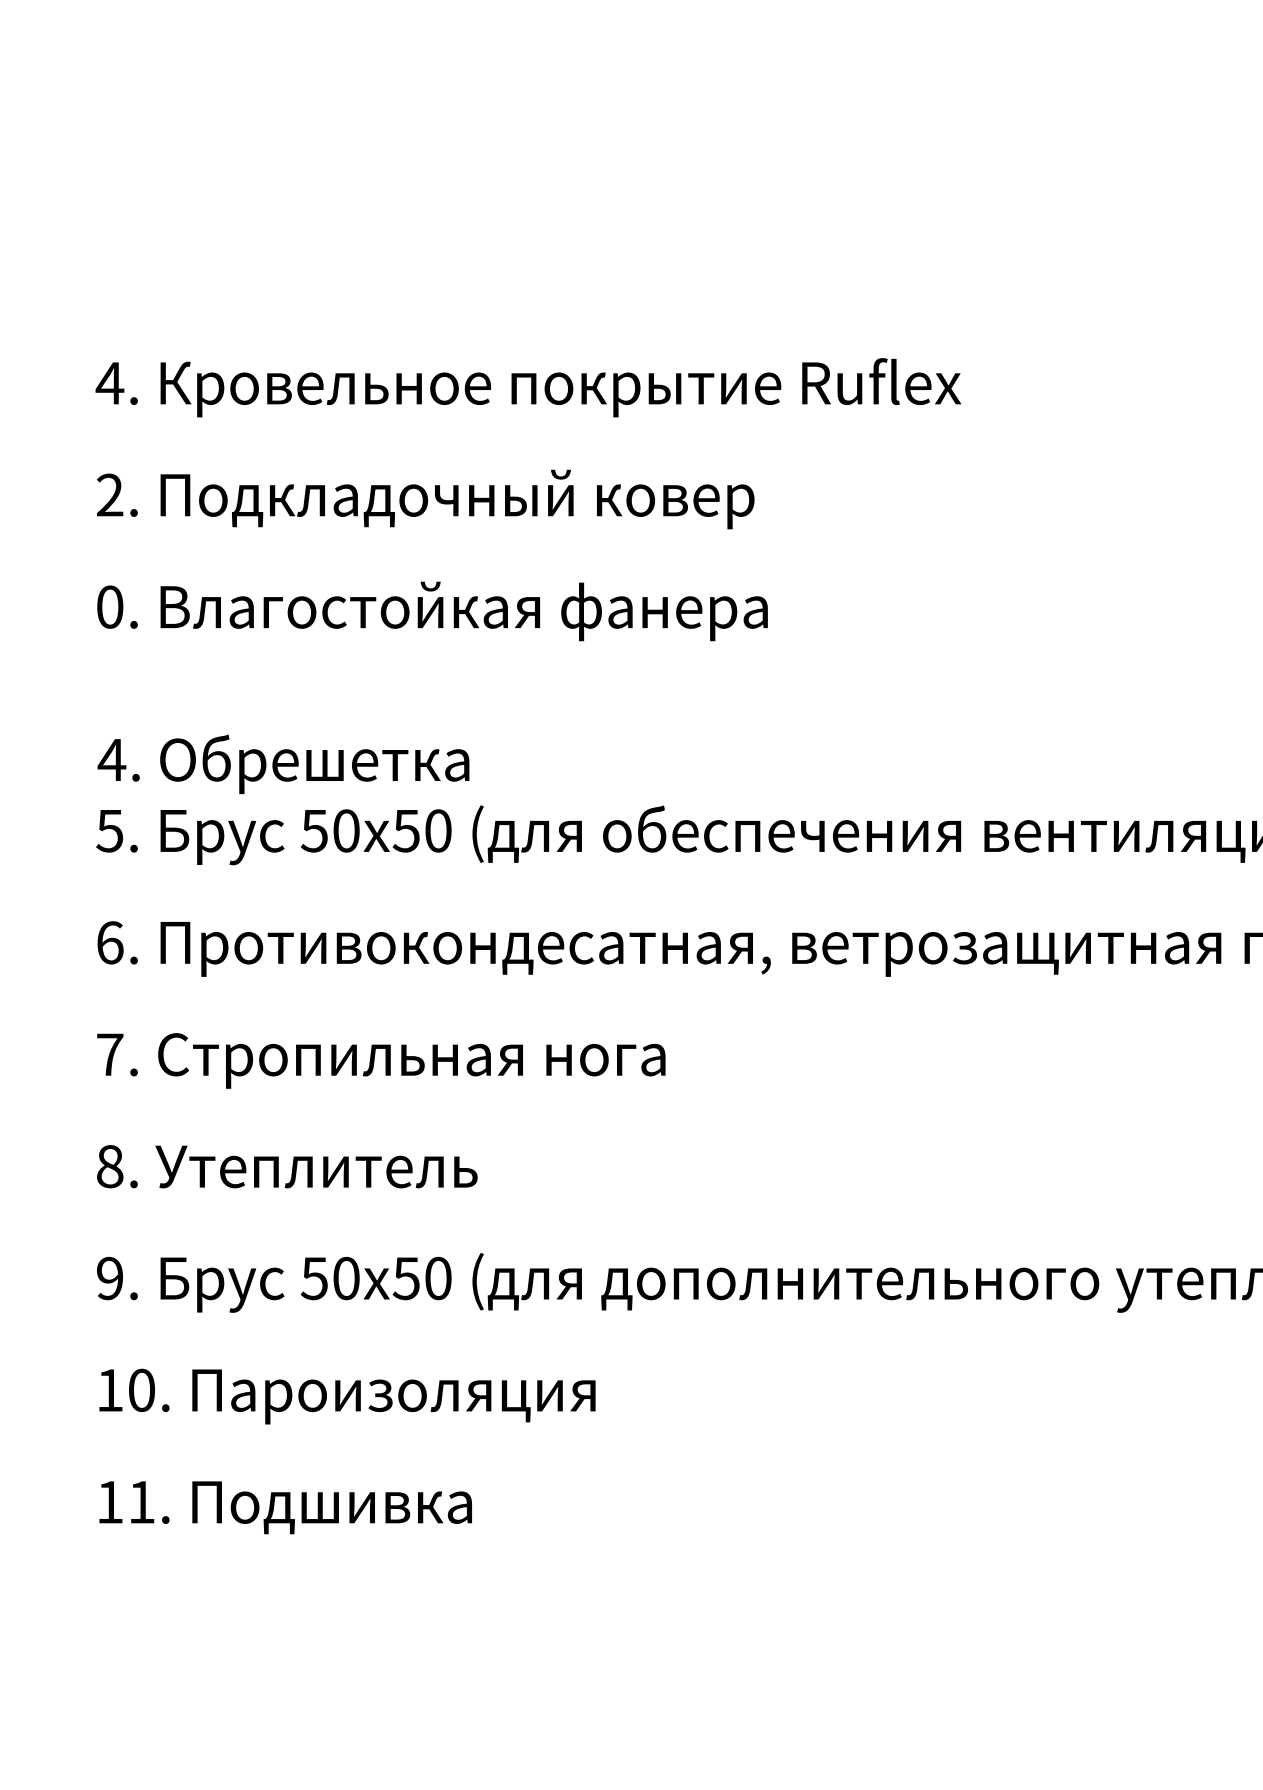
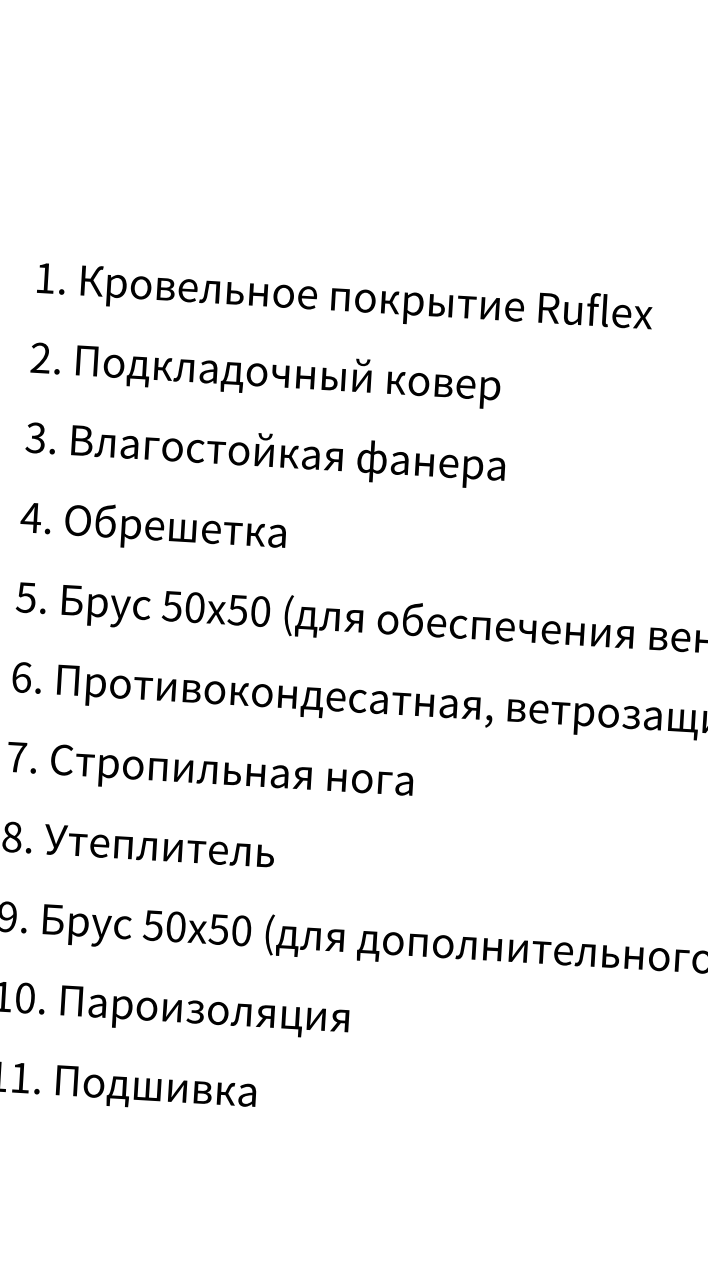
text: (109, 383) -> (44, 278), 4. -> 1.
text: (109, 606) -> (35, 437), 0. -> 3.
text: (283, 763) -> (153, 527), moved

